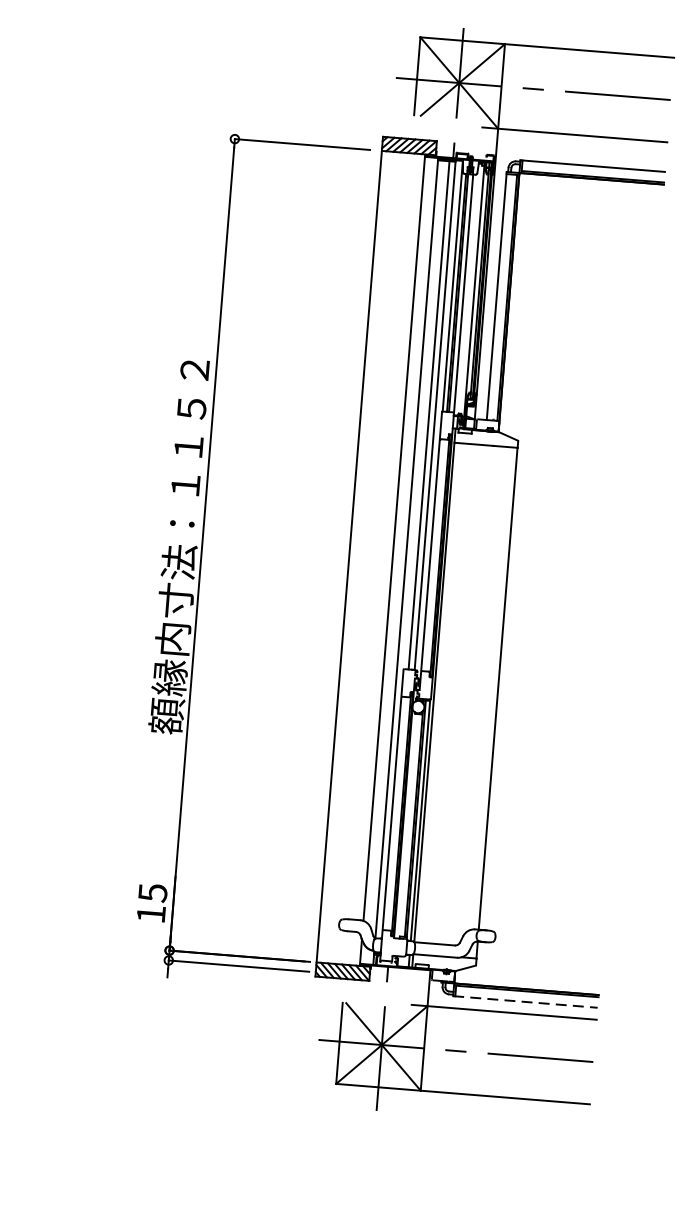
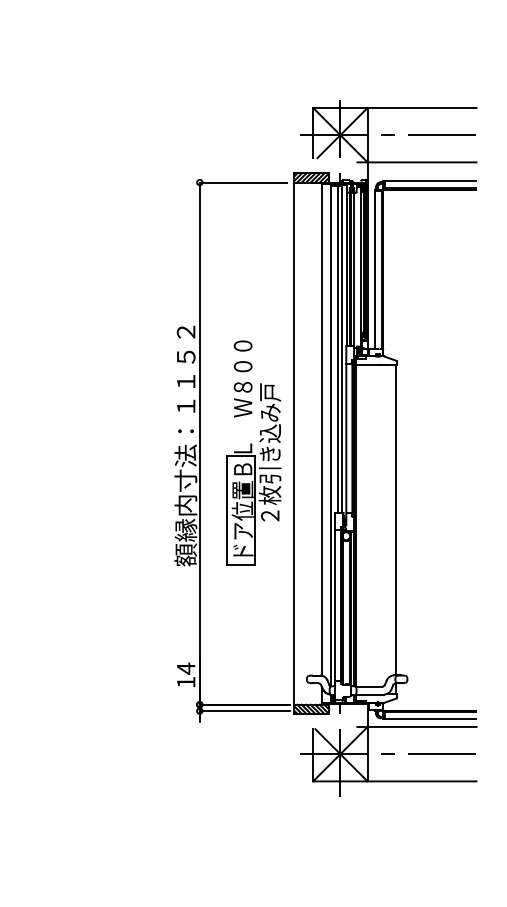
part: (284, 565) -> (253, 452), added
text: (153, 892) -> (186, 668), 15 -> 14
line: (526, 1002) -> (430, 719), dashed -> solid

